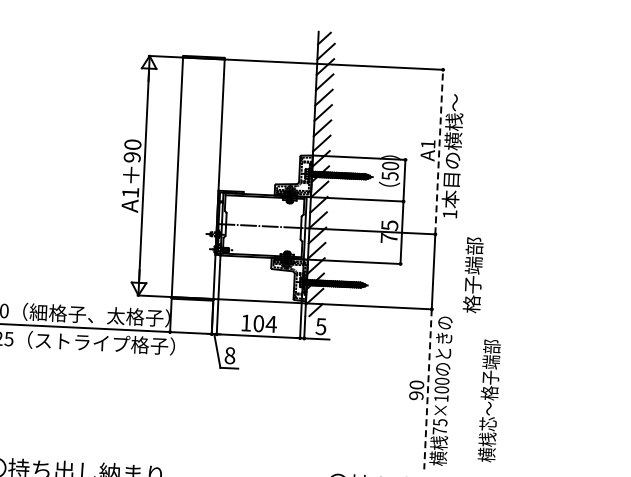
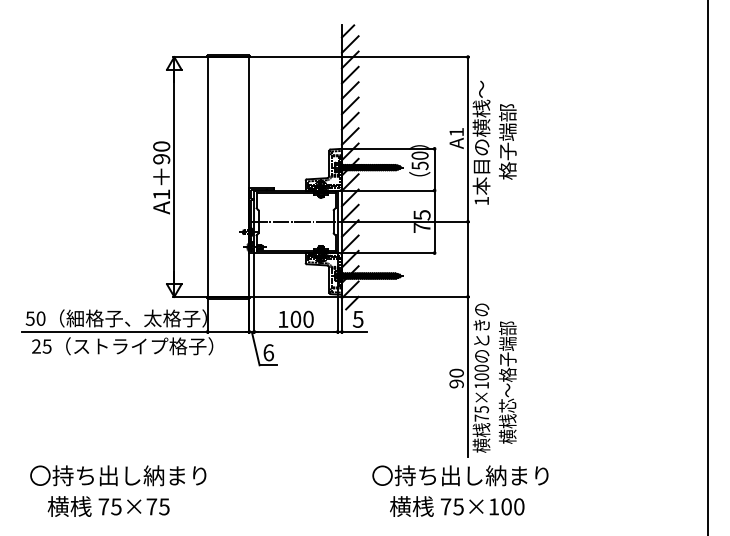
line: (438, 151) -> (467, 138), dashed -> solid
text: (472, 274) -> (507, 141), moved
text: (271, 323) -> (308, 318), 104 -> 100
text: (229, 355) -> (268, 352), 8 -> 6
line: (427, 389) -> (467, 377), dashed -> solid
text: (489, 400) -> (507, 382), moved

